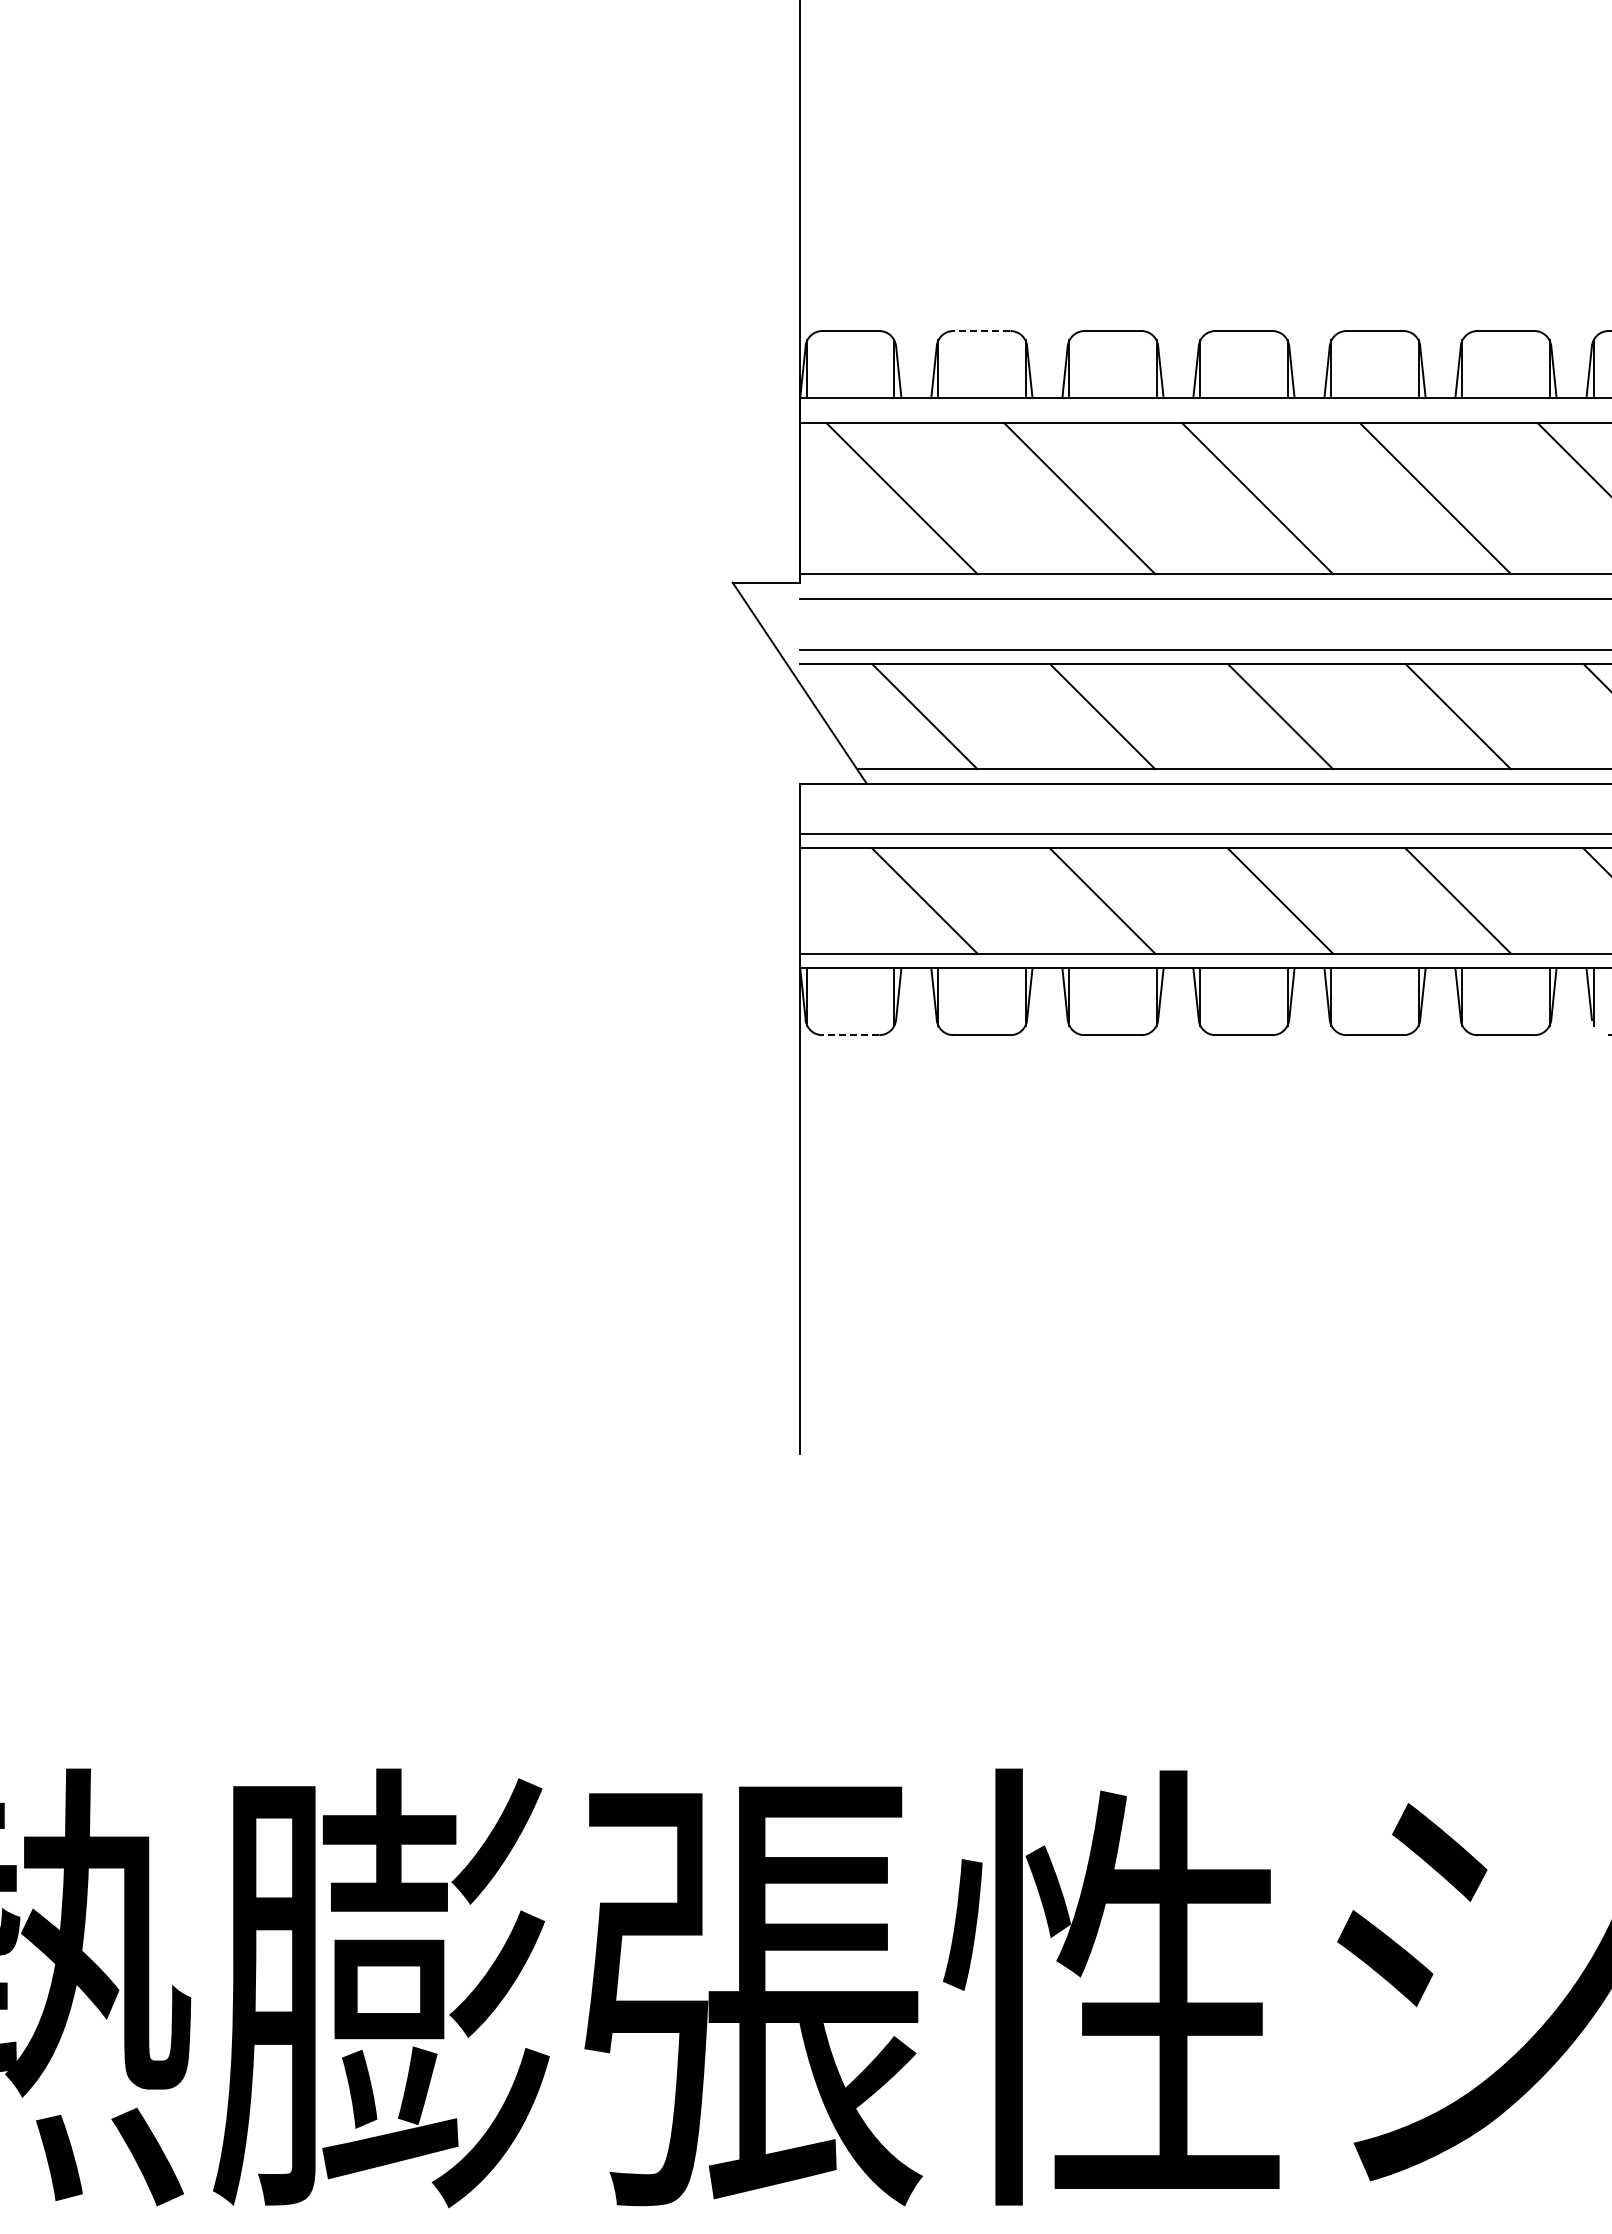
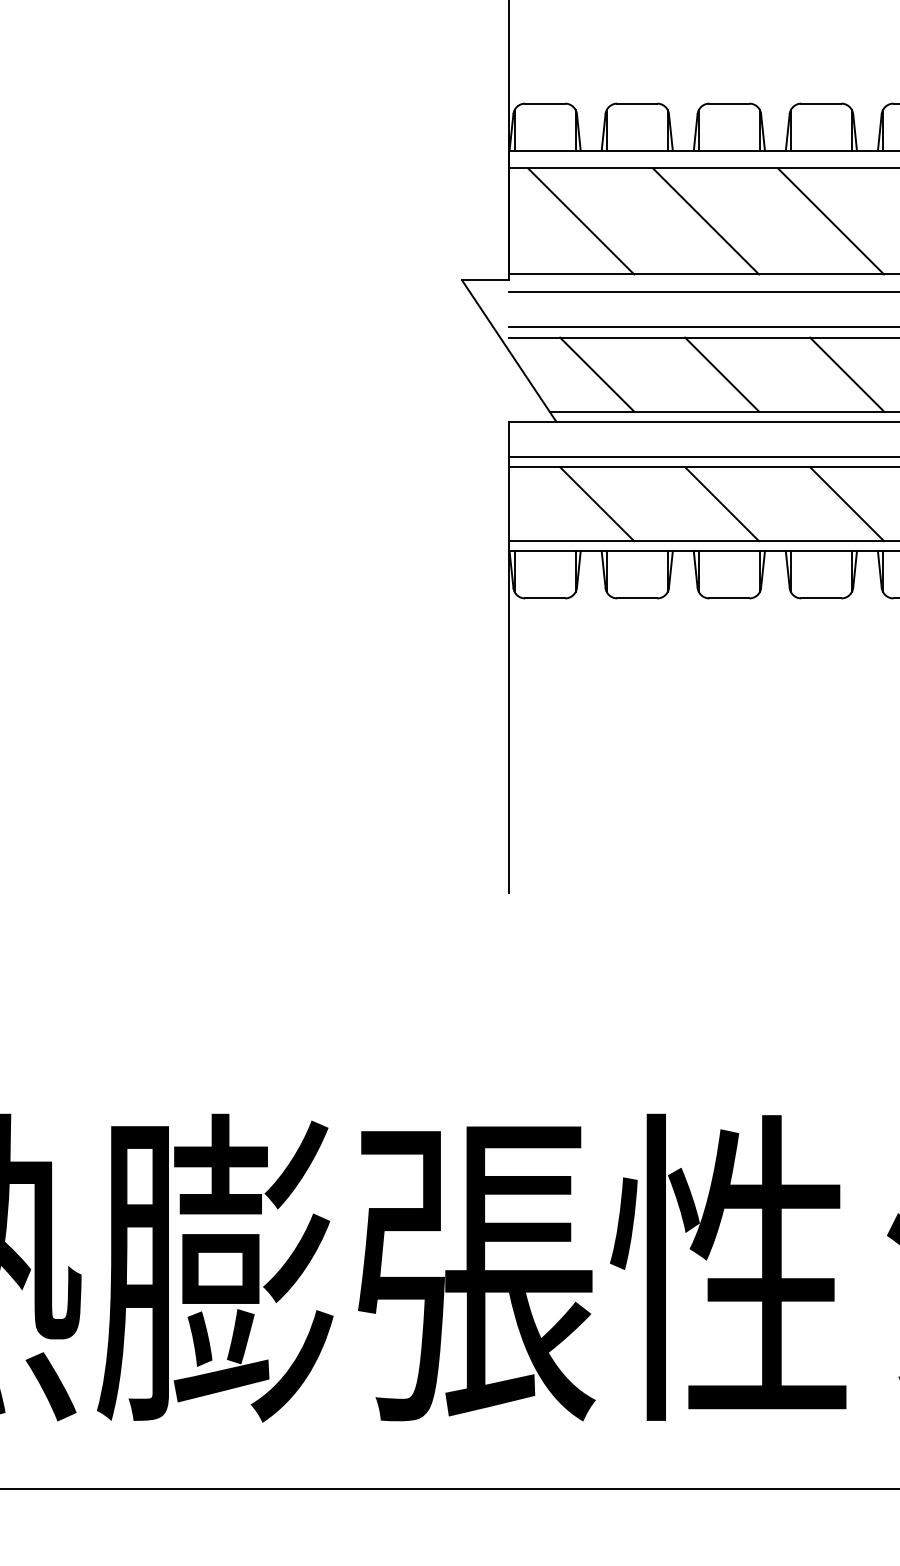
line: (981, 331) -> (636, 103), dashed -> solid
line: (850, 1035) -> (544, 598), dashed -> solid

